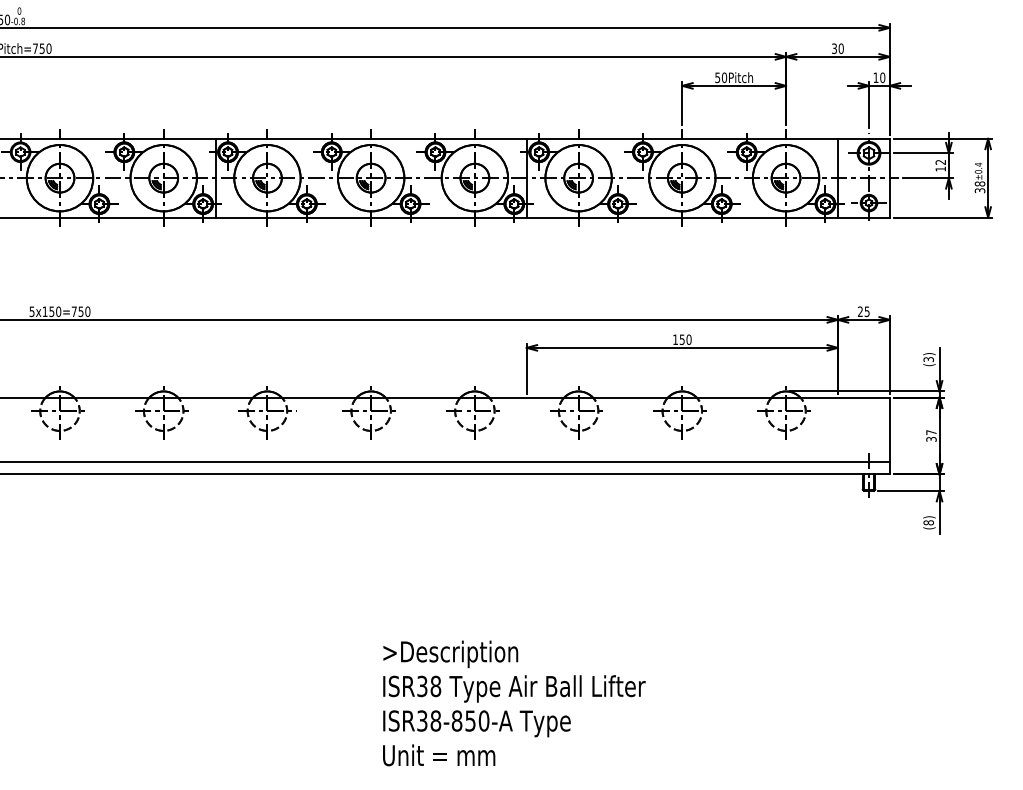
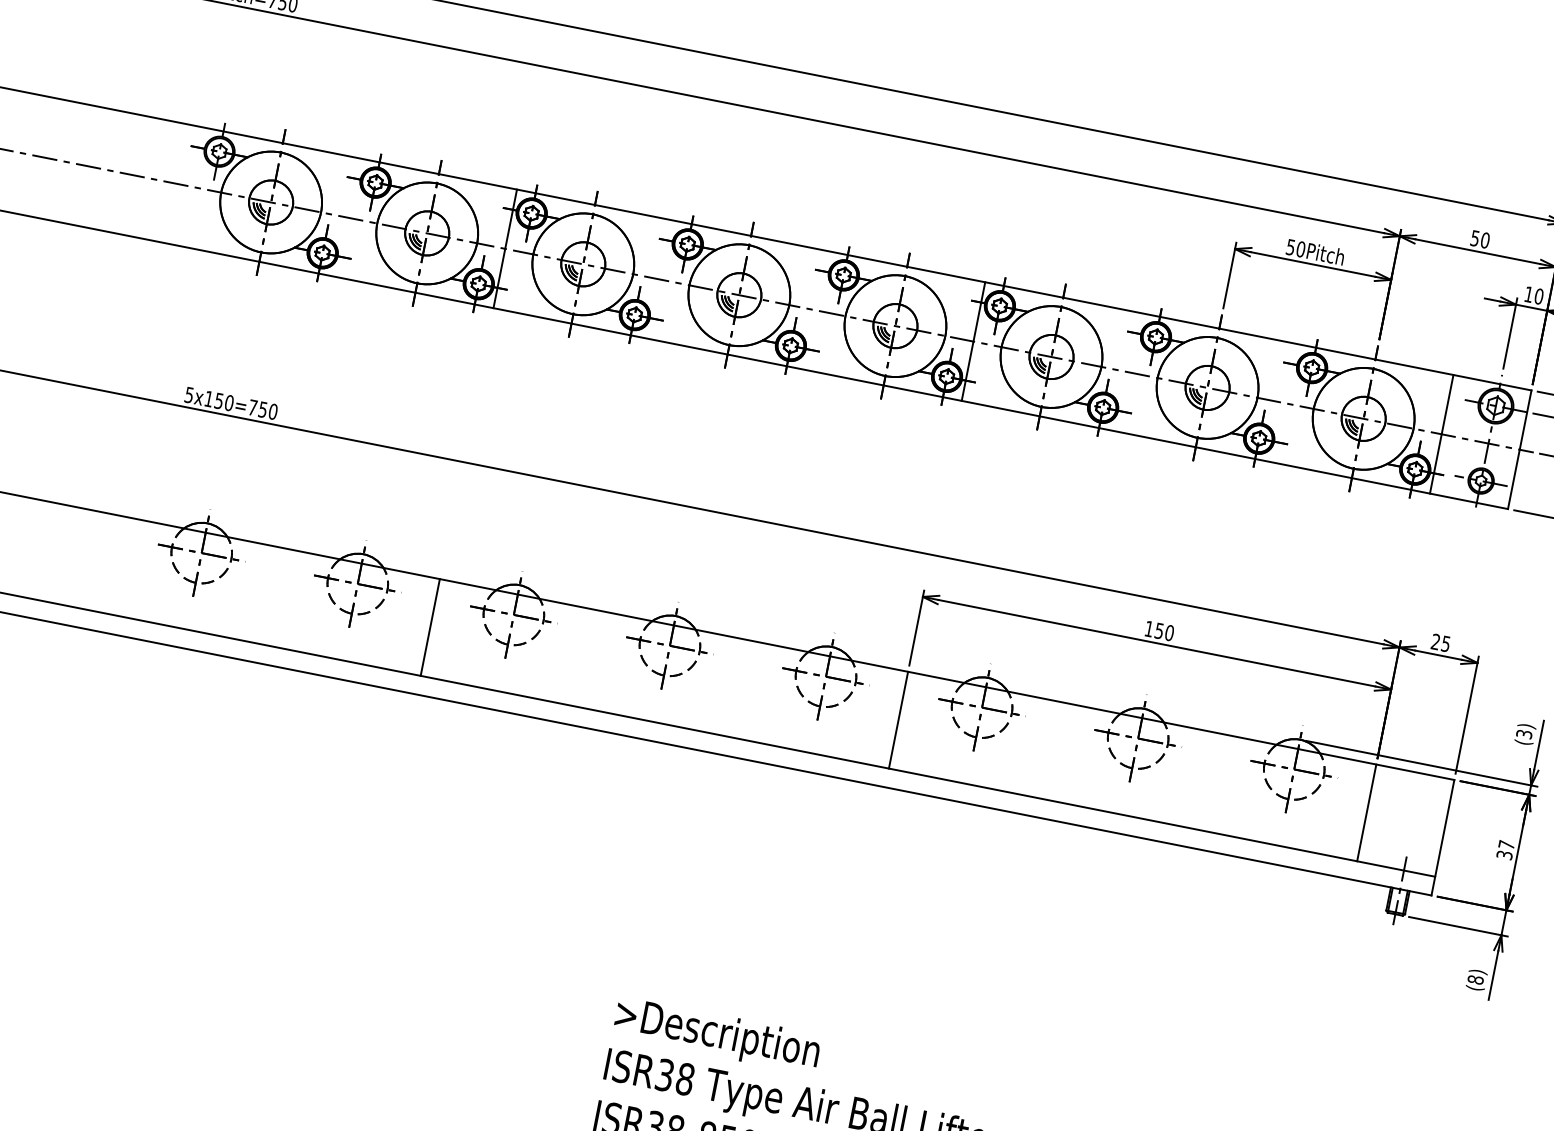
text: (834, 47) -> (1475, 236), 30 -> 50
line: (215, 429) -> (430, 626), added
line: (526, 429) -> (898, 719), added
line: (837, 429) -> (1366, 812), added

